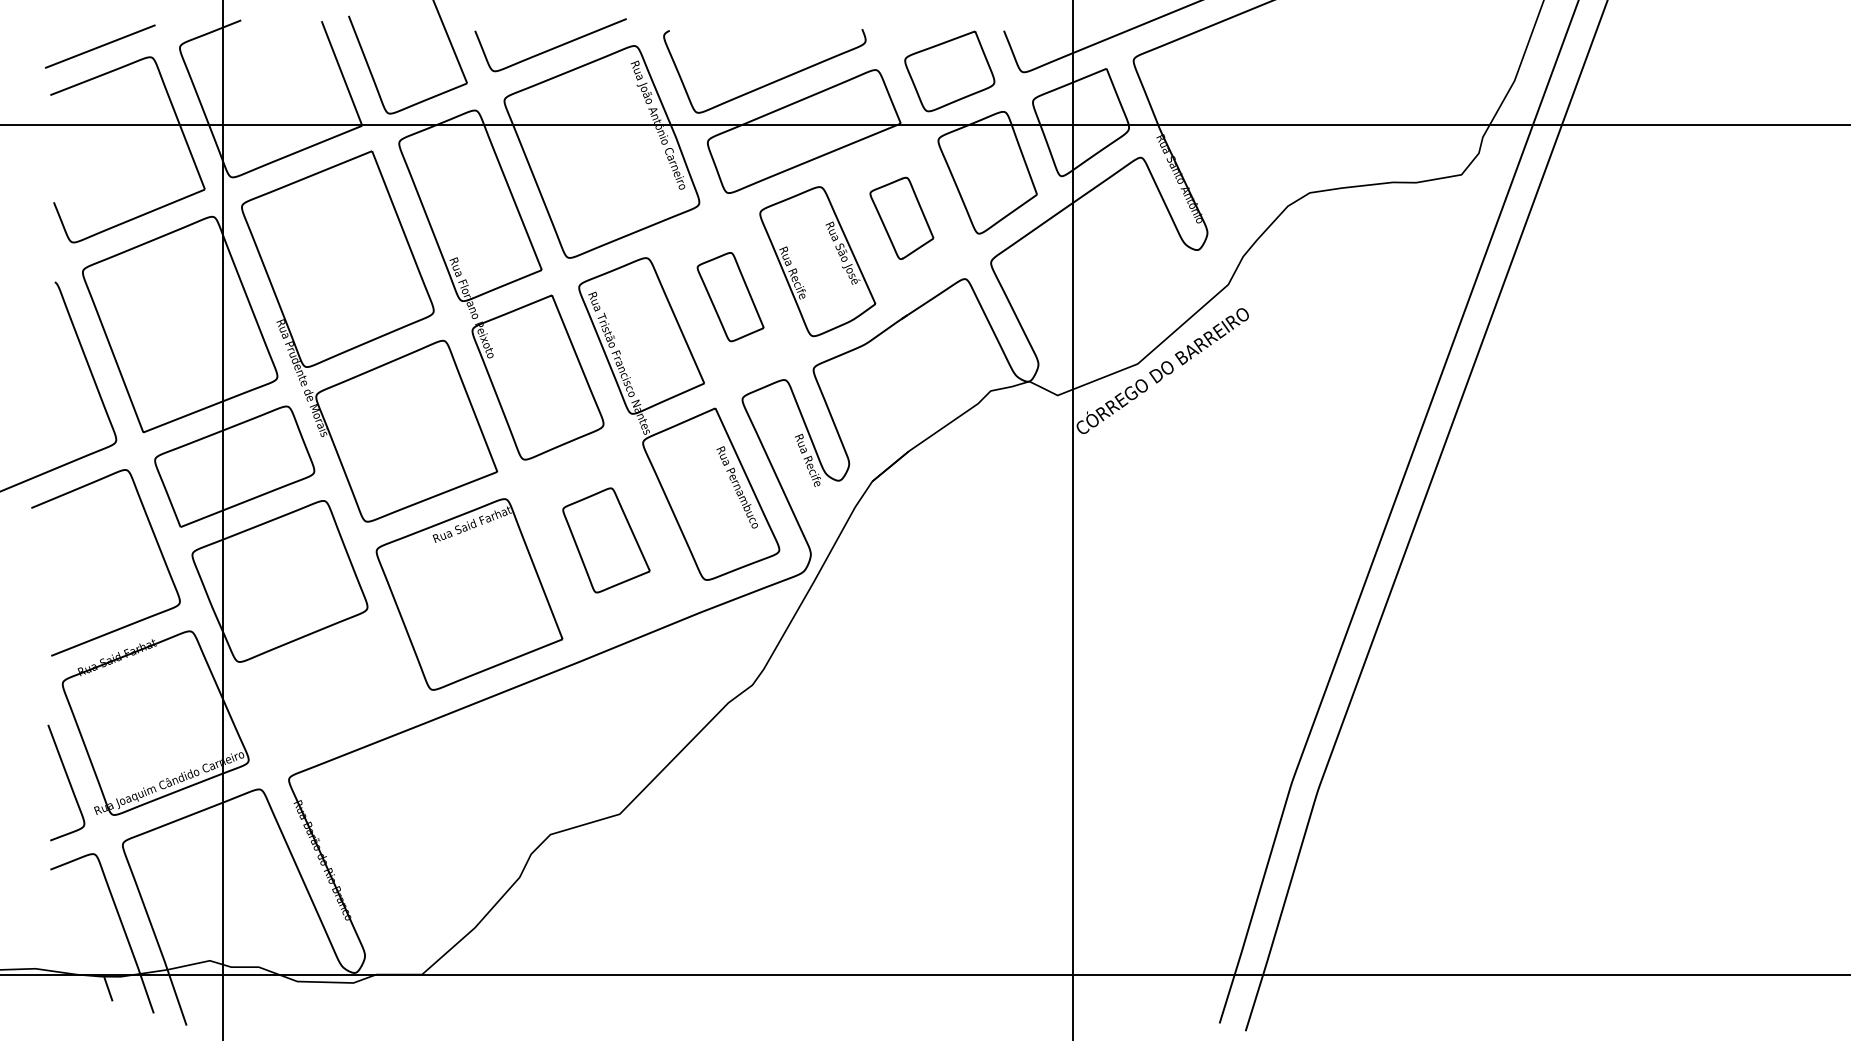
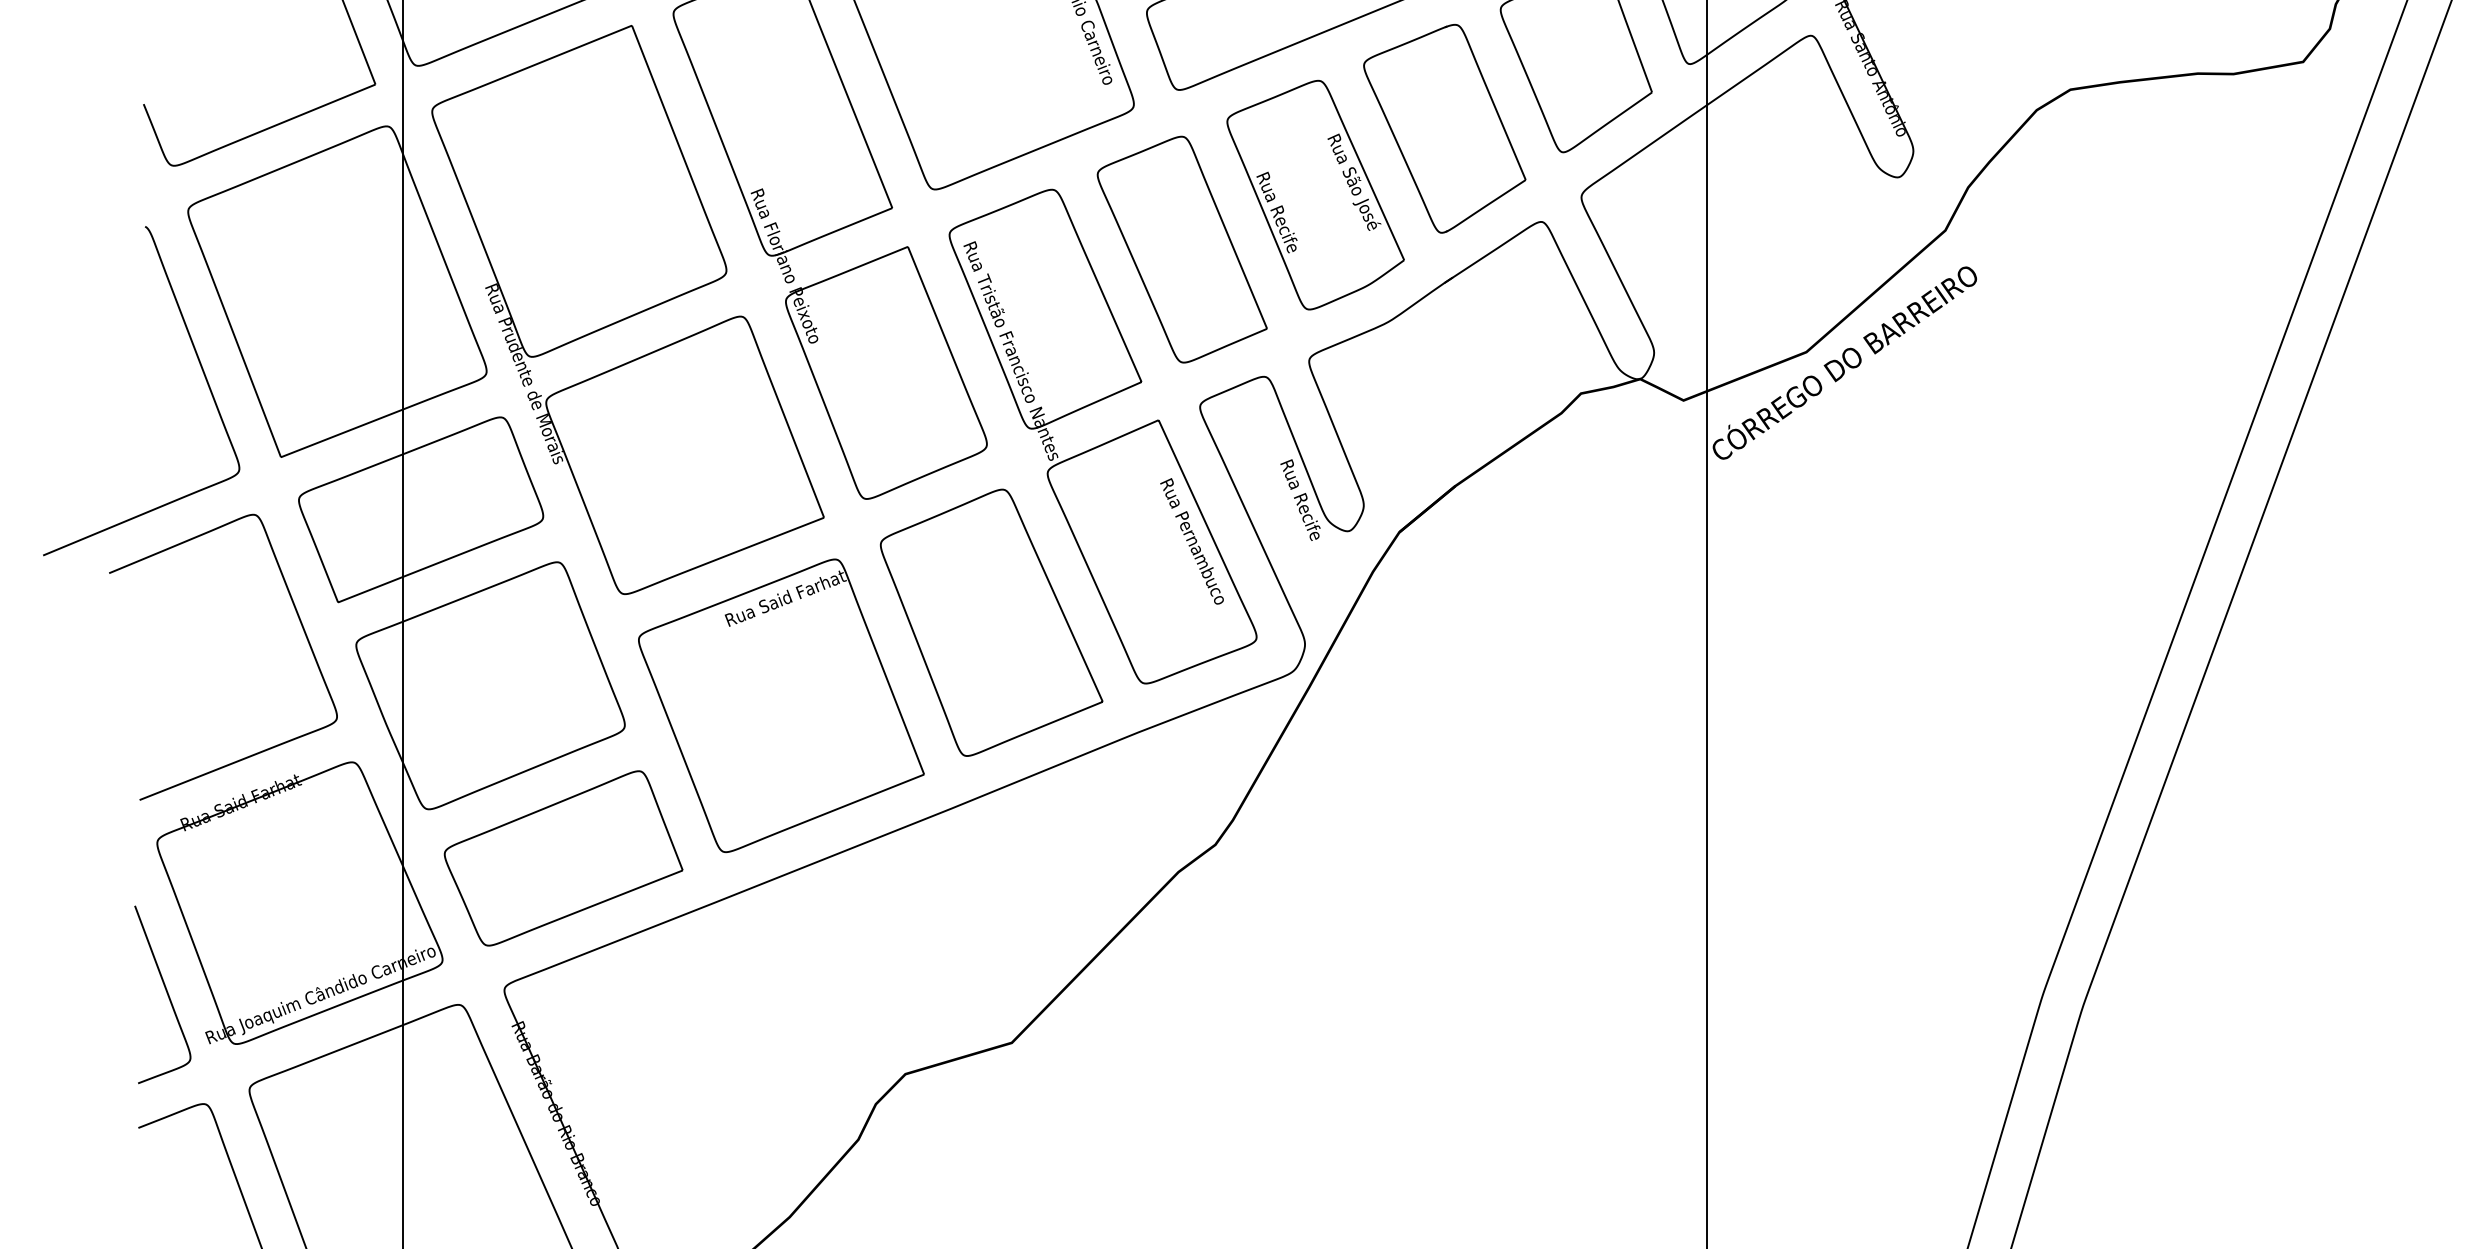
part: (901, 218) -> (1444, 128), size x1.67
part: (730, 296) -> (1181, 248), size x1.67
part: (606, 540) -> (991, 622), size x1.67
part: (327, 693) -> (563, 857), added

